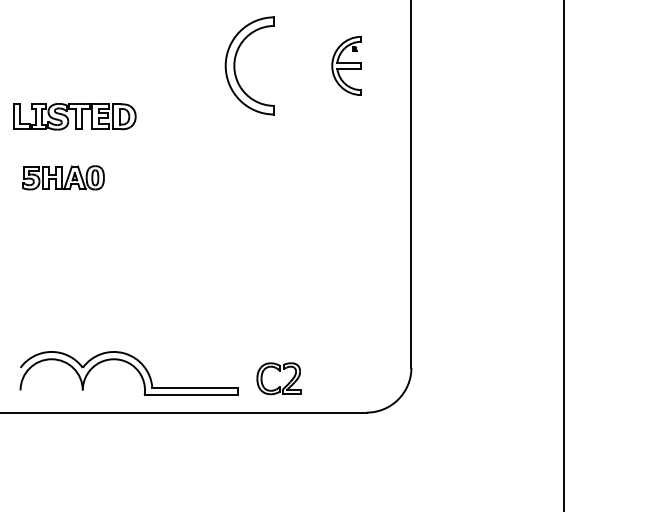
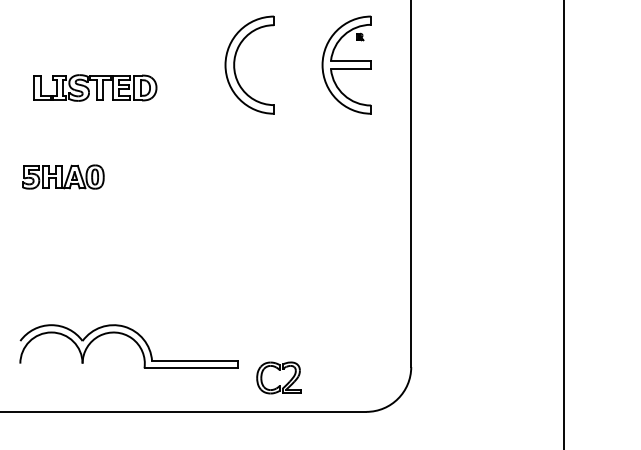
part: (346, 65) -> (346, 64), size x1.67
part: (74, 116) -> (95, 87), moved
part: (133, 367) -> (133, 340), moved

